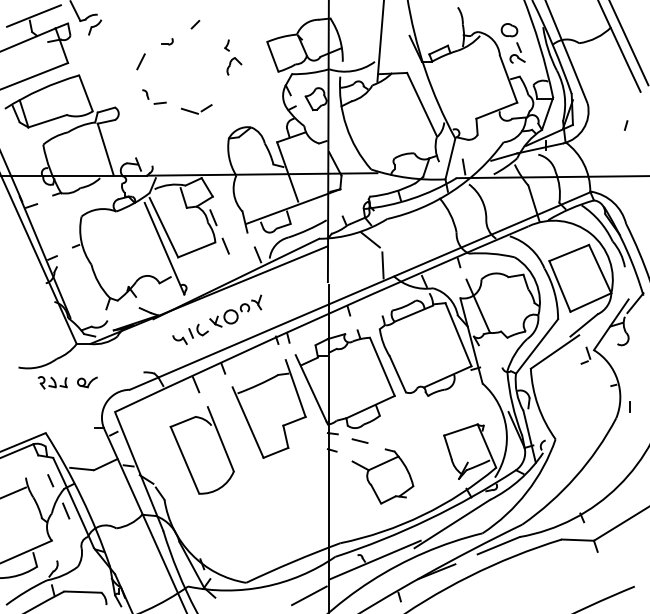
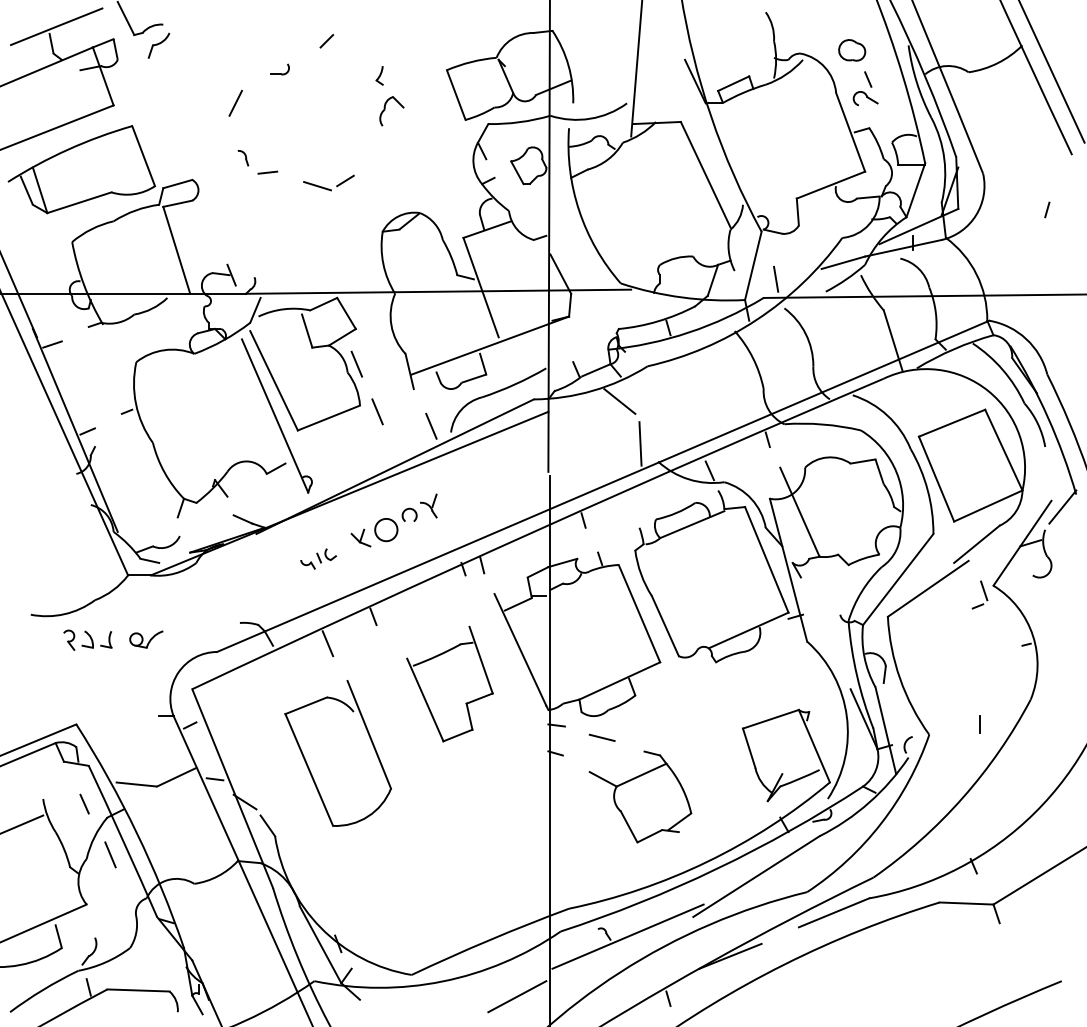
part: (190, 333) -> (318, 557), size x0.6
line: (629, 406) -> (979, 723), moved
part: (268, 408) -> (448, 683), size x0.7

